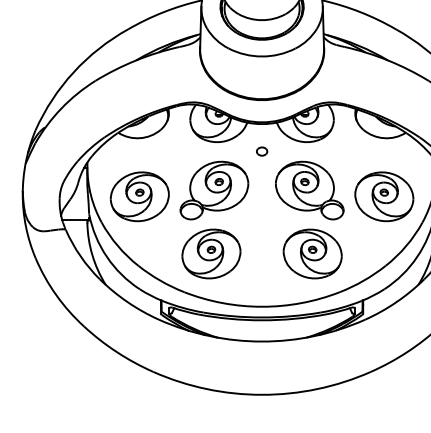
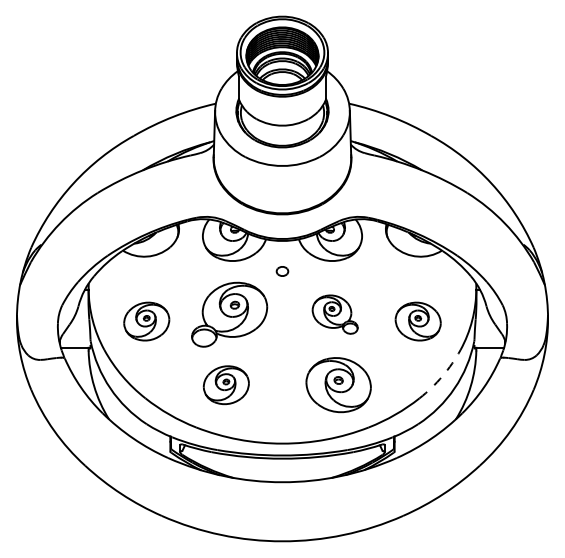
part: (308, 190) -> (334, 314), size x0.6
part: (139, 196) -> (146, 321), size x0.7
part: (384, 196) -> (418, 321), size x0.7
arc: (406, 246) -> (442, 376), solid -> dashed
part: (211, 254) -> (226, 385), size x0.7

